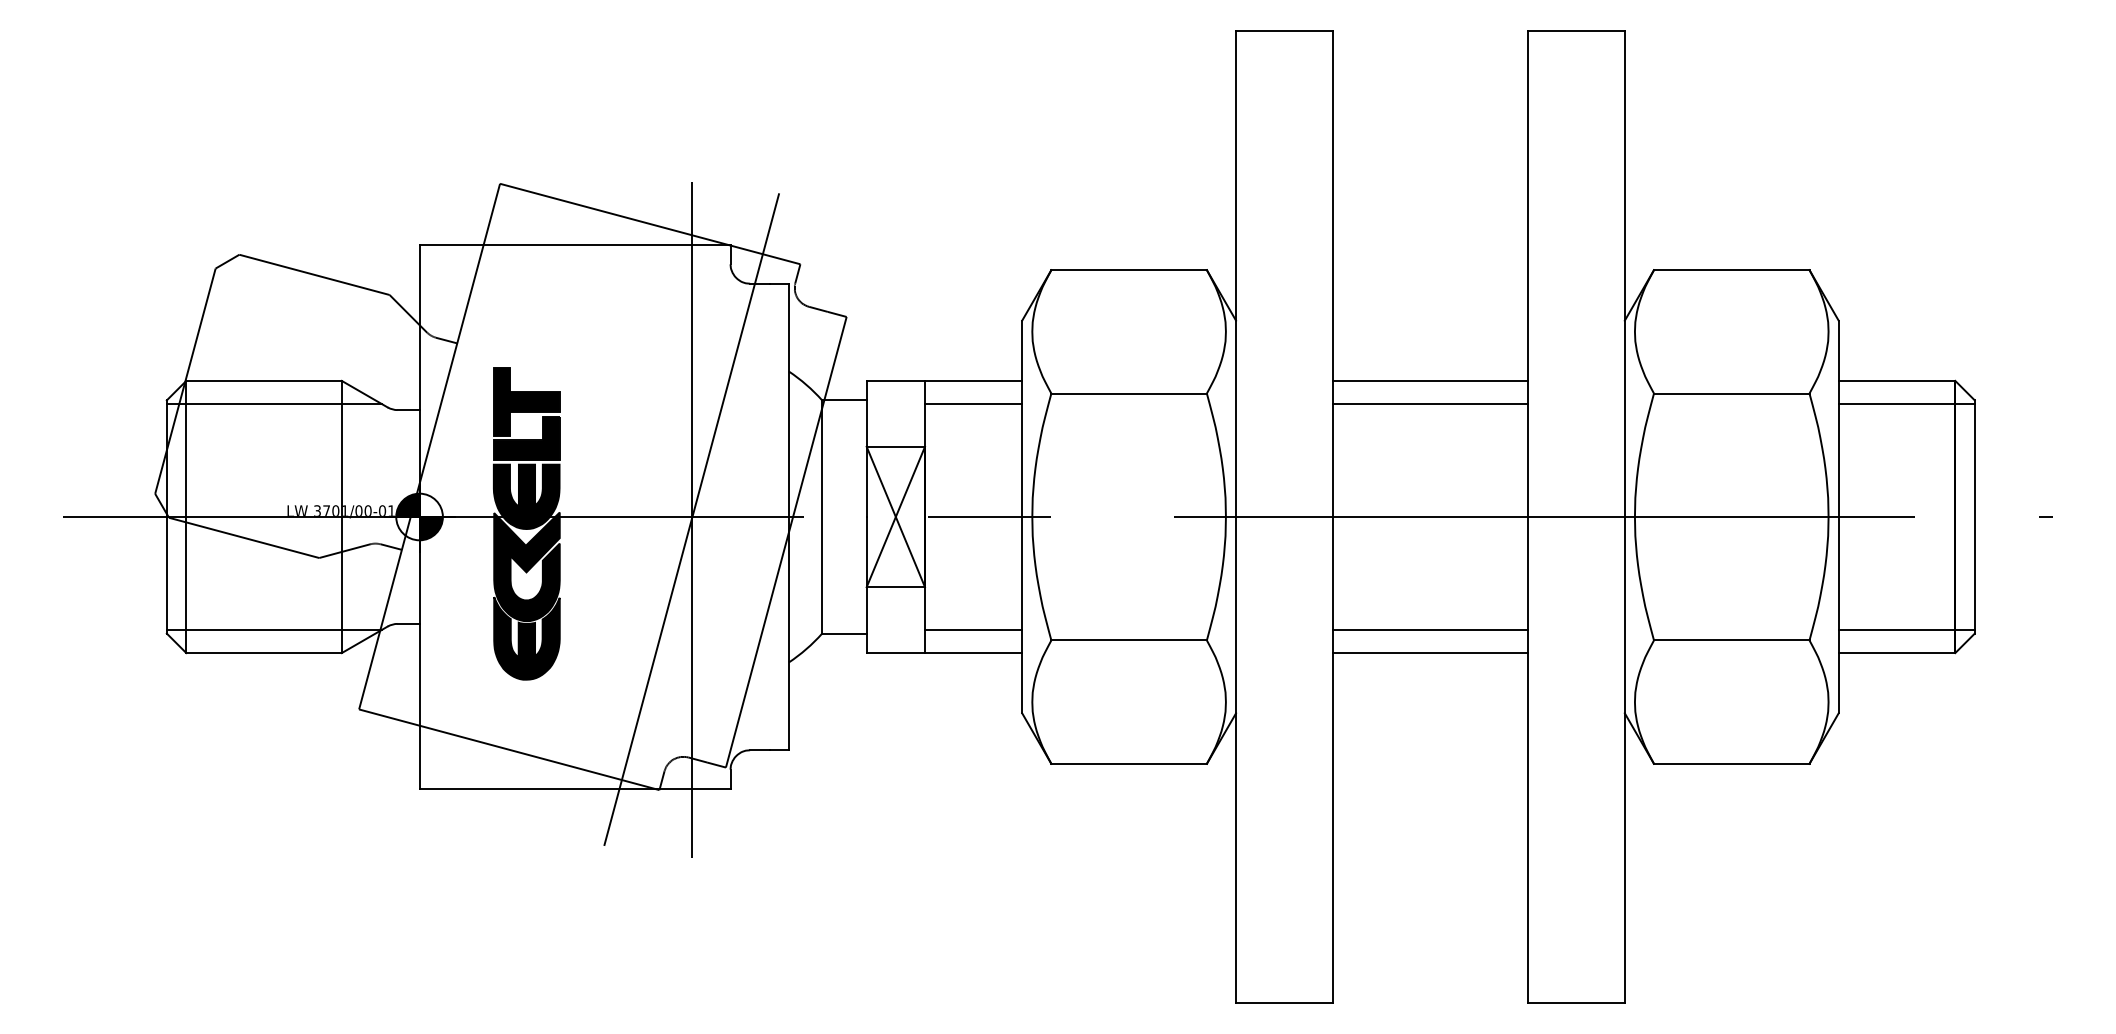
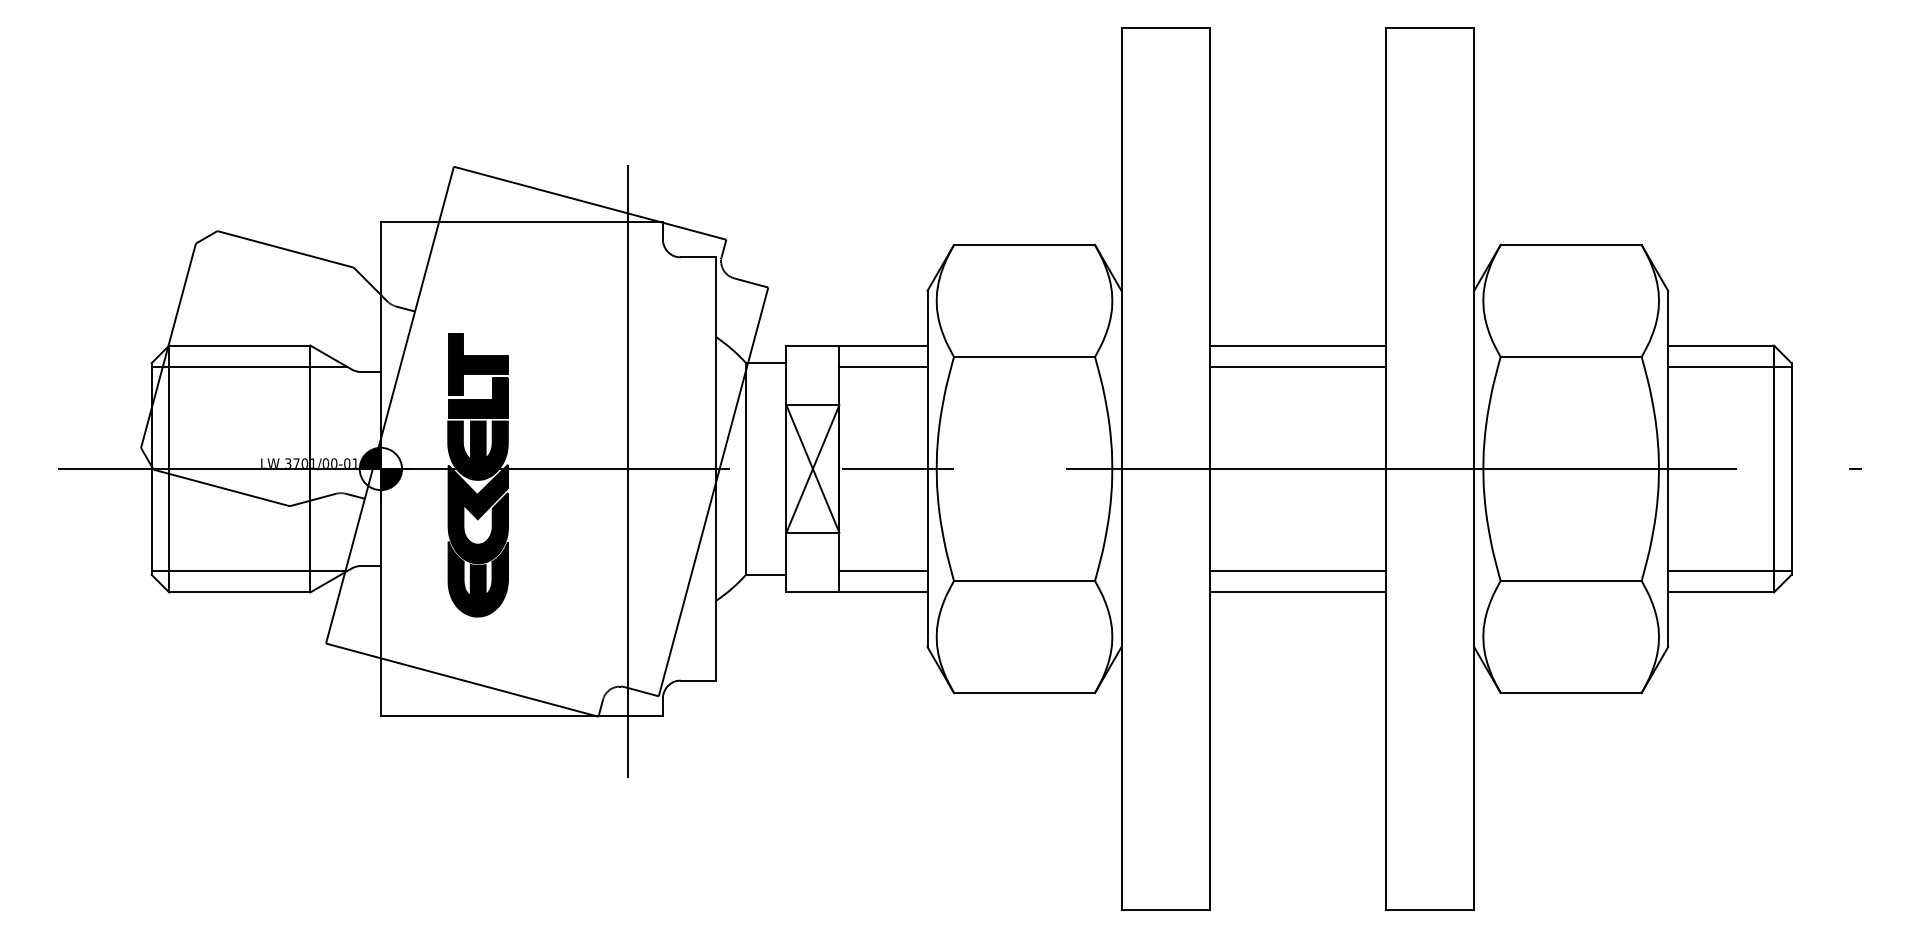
line: (691, 519) -> (627, 471), removed

